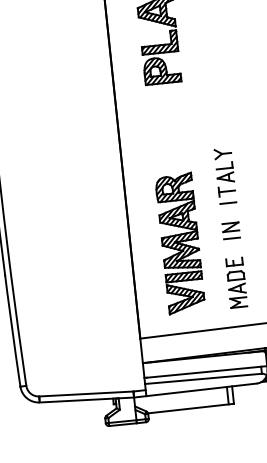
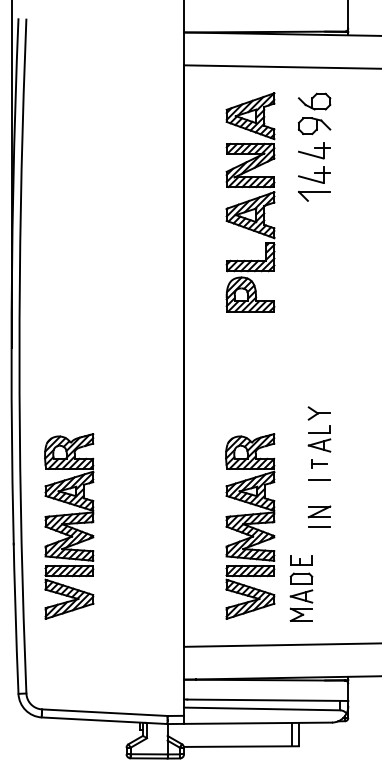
part: (227, 191) -> (319, 463), size x0.7
part: (45, 257) -> (69, 526), added
part: (236, 282) -> (301, 588), moved

